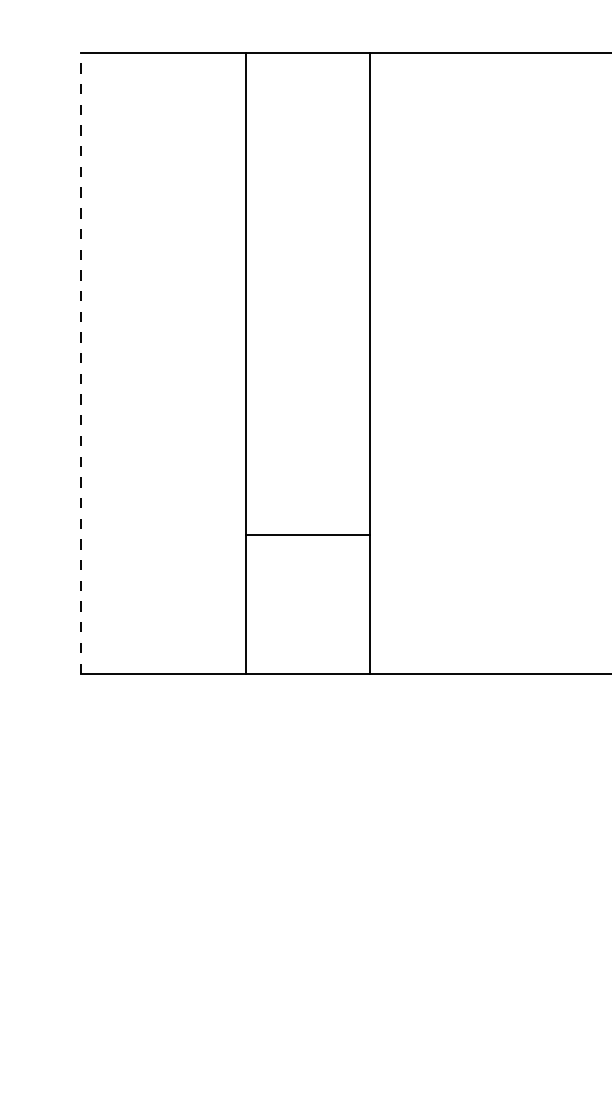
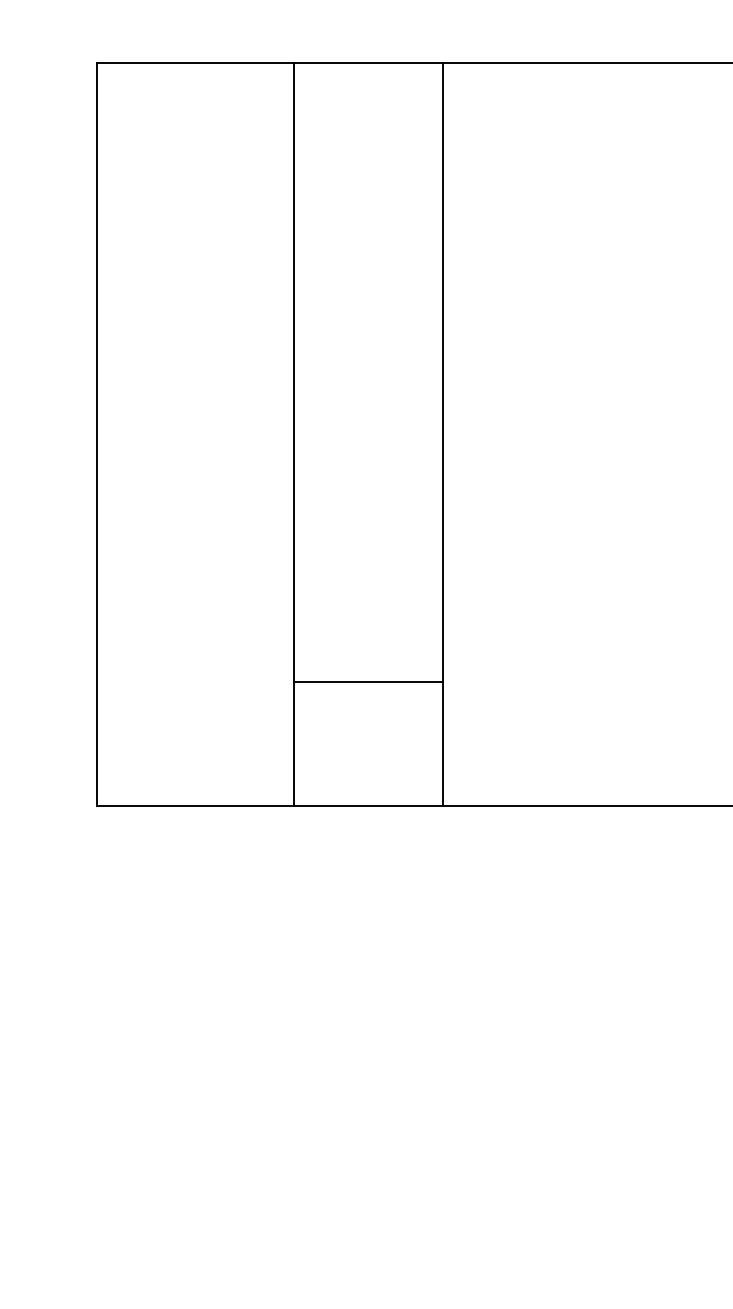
line: (81, 363) -> (97, 434), dashed -> solid
line: (307, 535) -> (368, 682), moved

